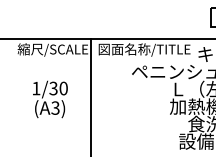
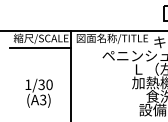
line: (52, 62) -> (40, 48), added
text: (49, 98) -> (38, 92), moved

